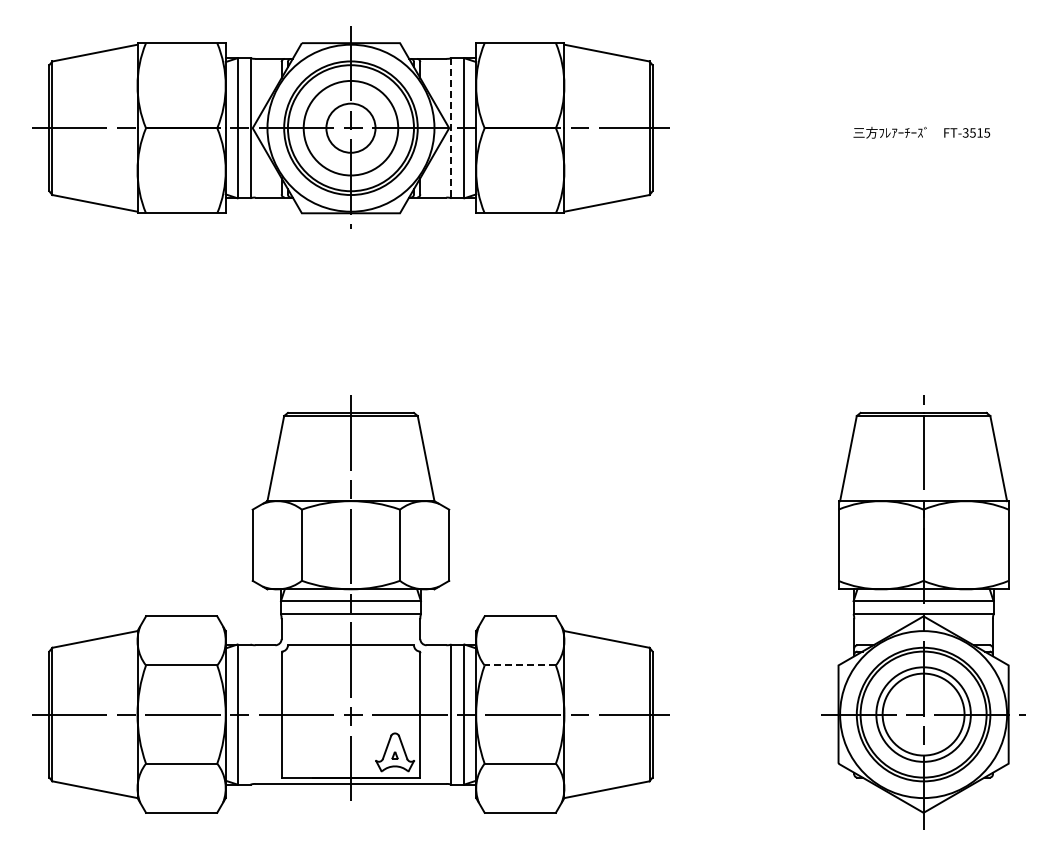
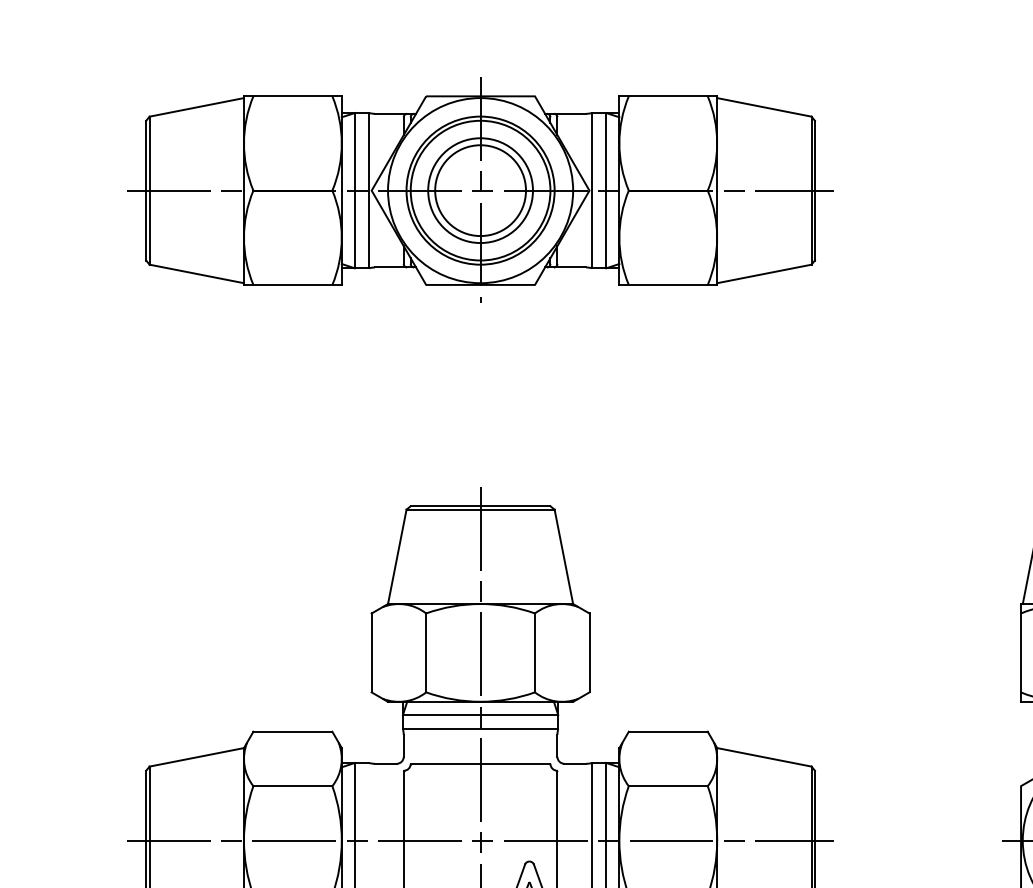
circle: (350, 128) -> (480, 190), size x1.67
line: (451, 128) -> (592, 190), dashed -> solid
line: (520, 665) -> (668, 786), dashed -> solid

